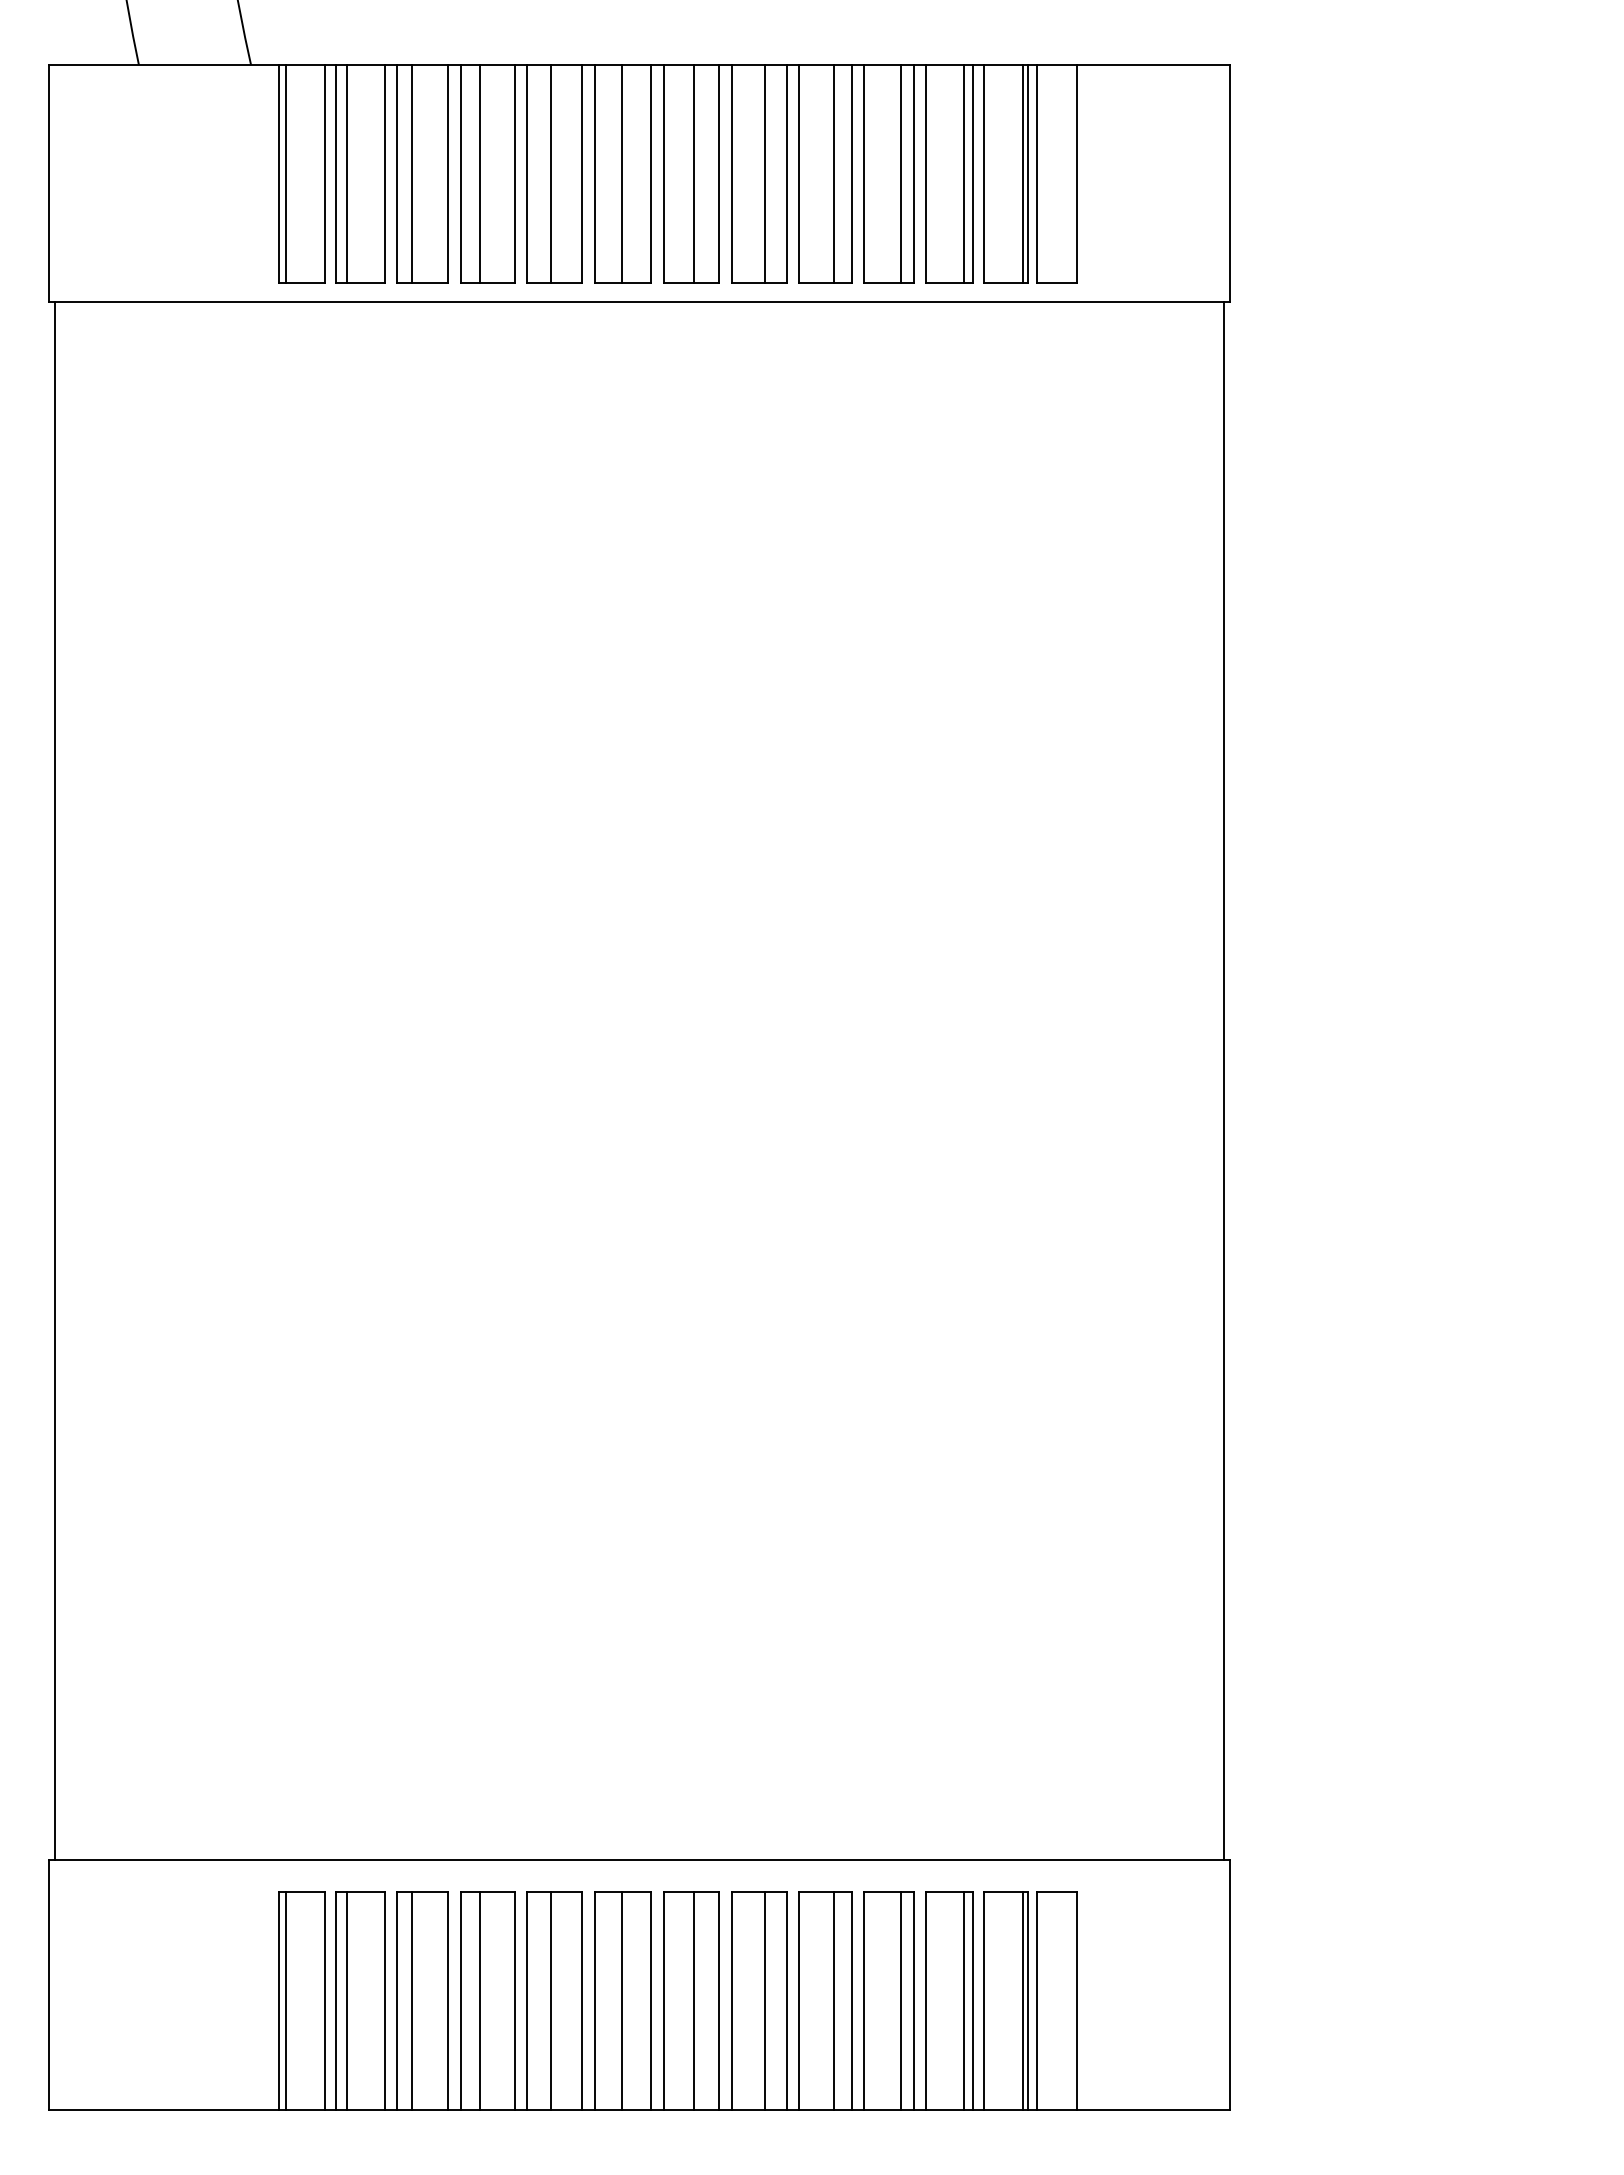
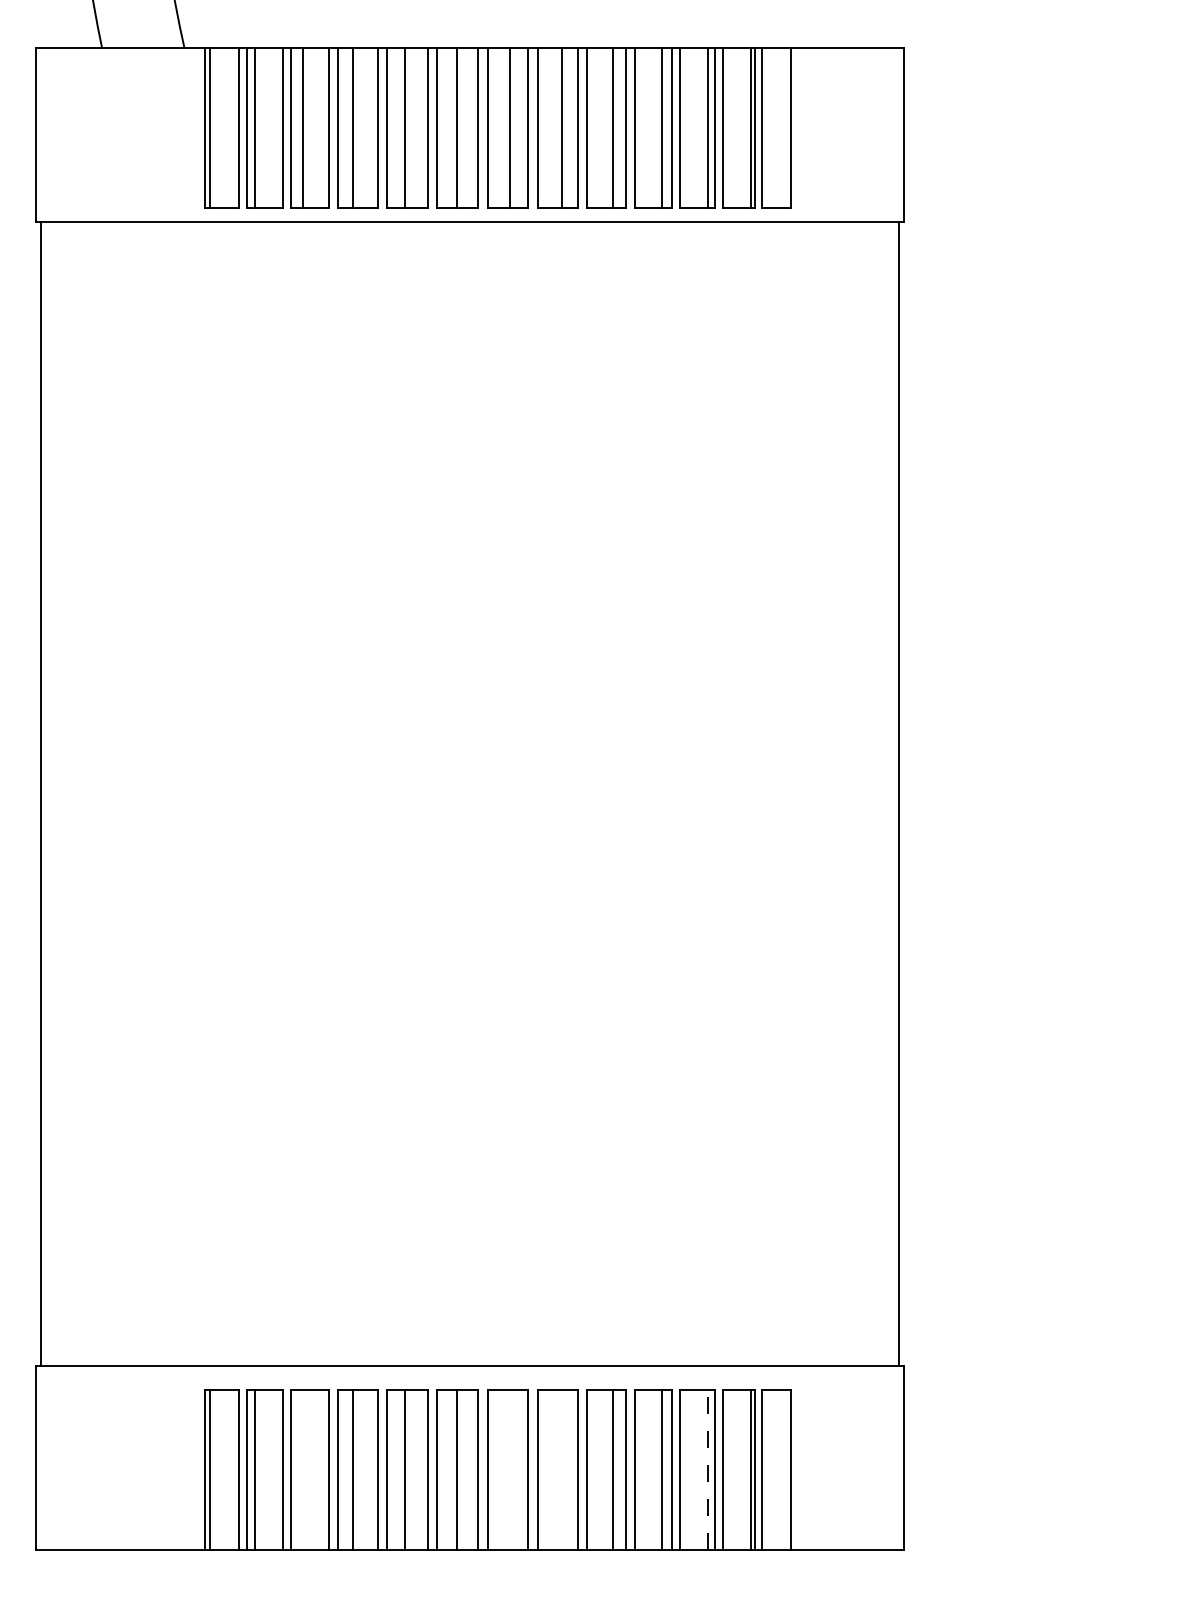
line: (411, 2001) -> (302, 1470), removed
line: (693, 2001) -> (509, 1470), removed
line: (765, 2001) -> (562, 1470), removed
line: (964, 2001) -> (708, 1470), solid -> dashed

